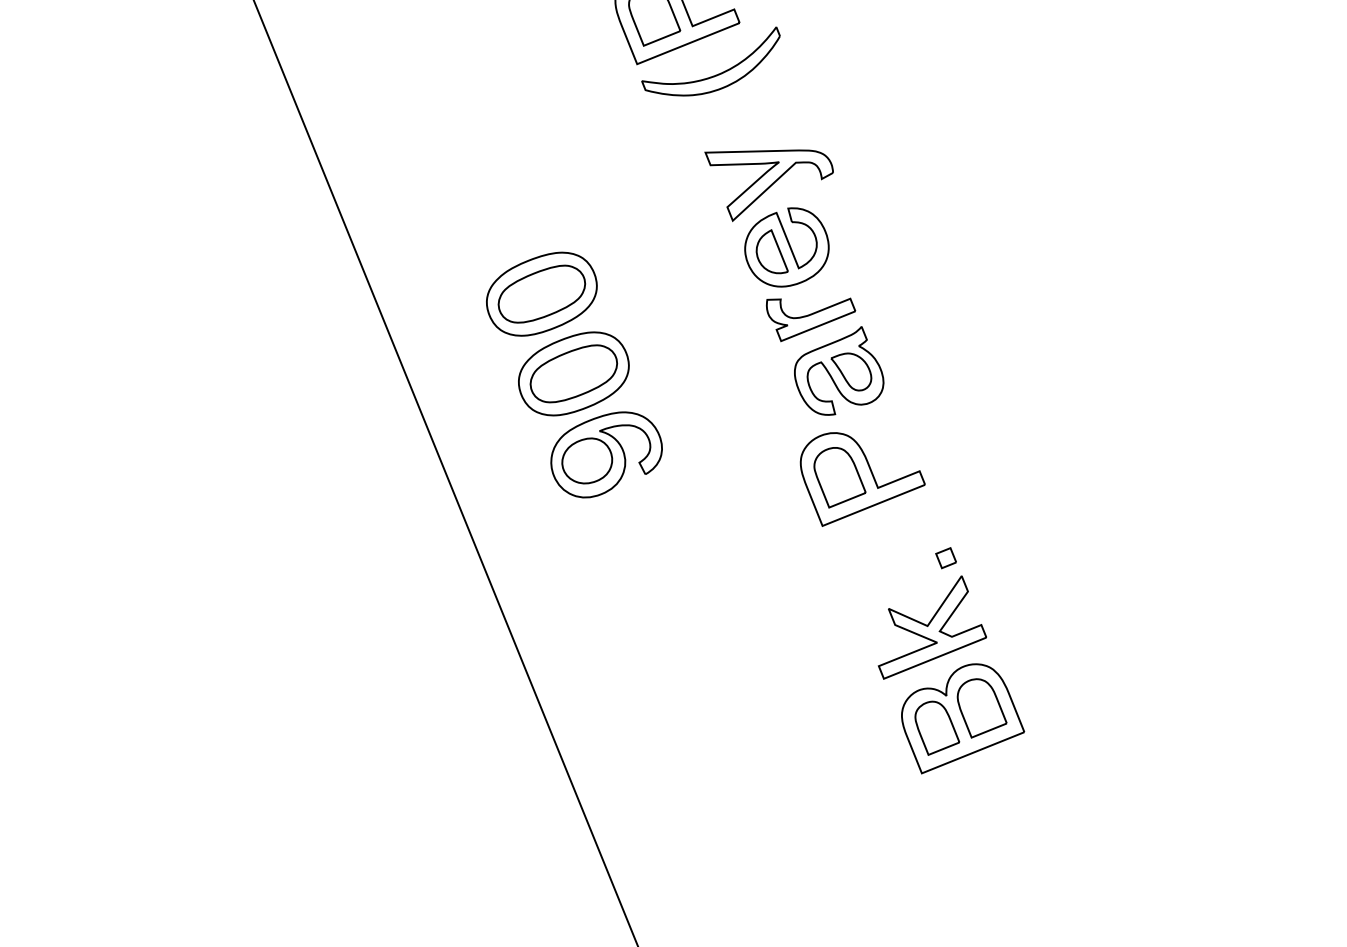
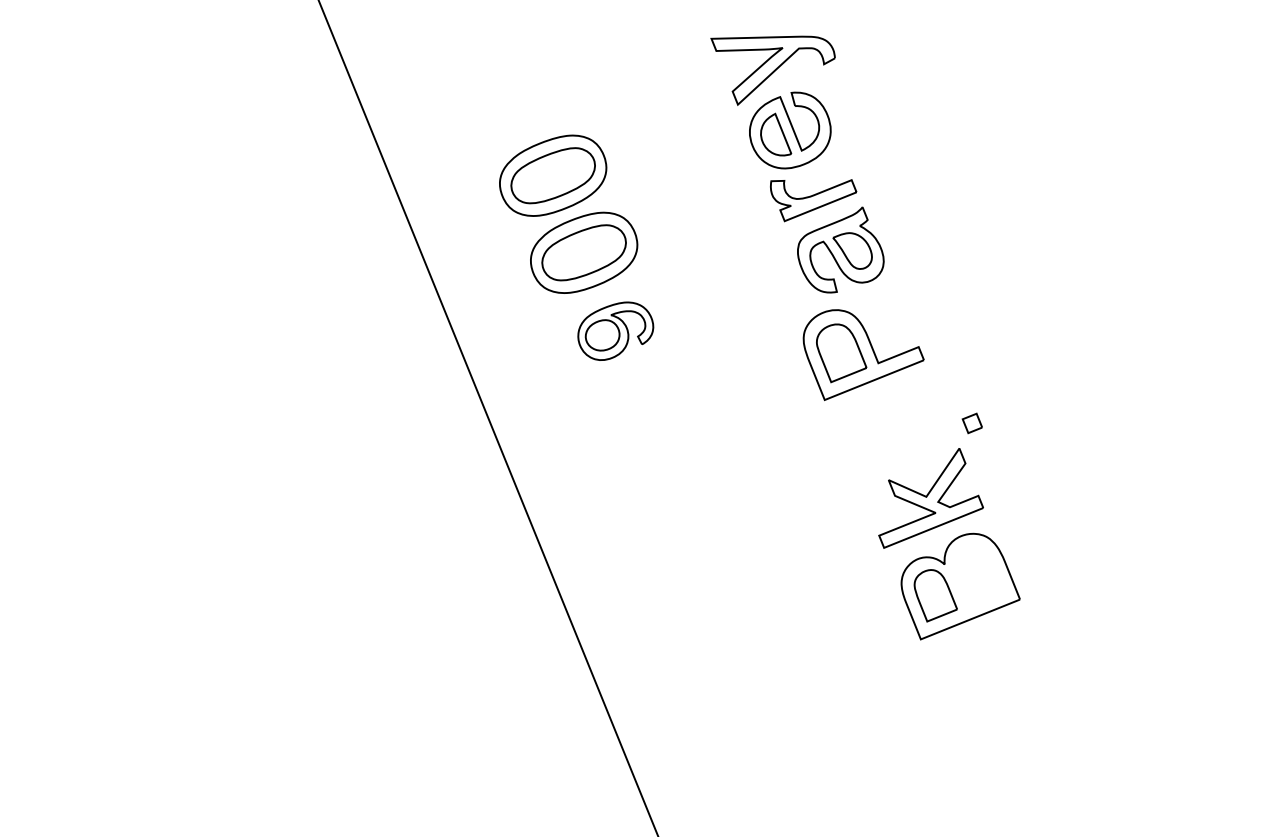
part: (606, 454) -> (615, 330), size x0.7
part: (945, 558) -> (971, 423), moved
part: (981, 708) -> (978, 576), removed

